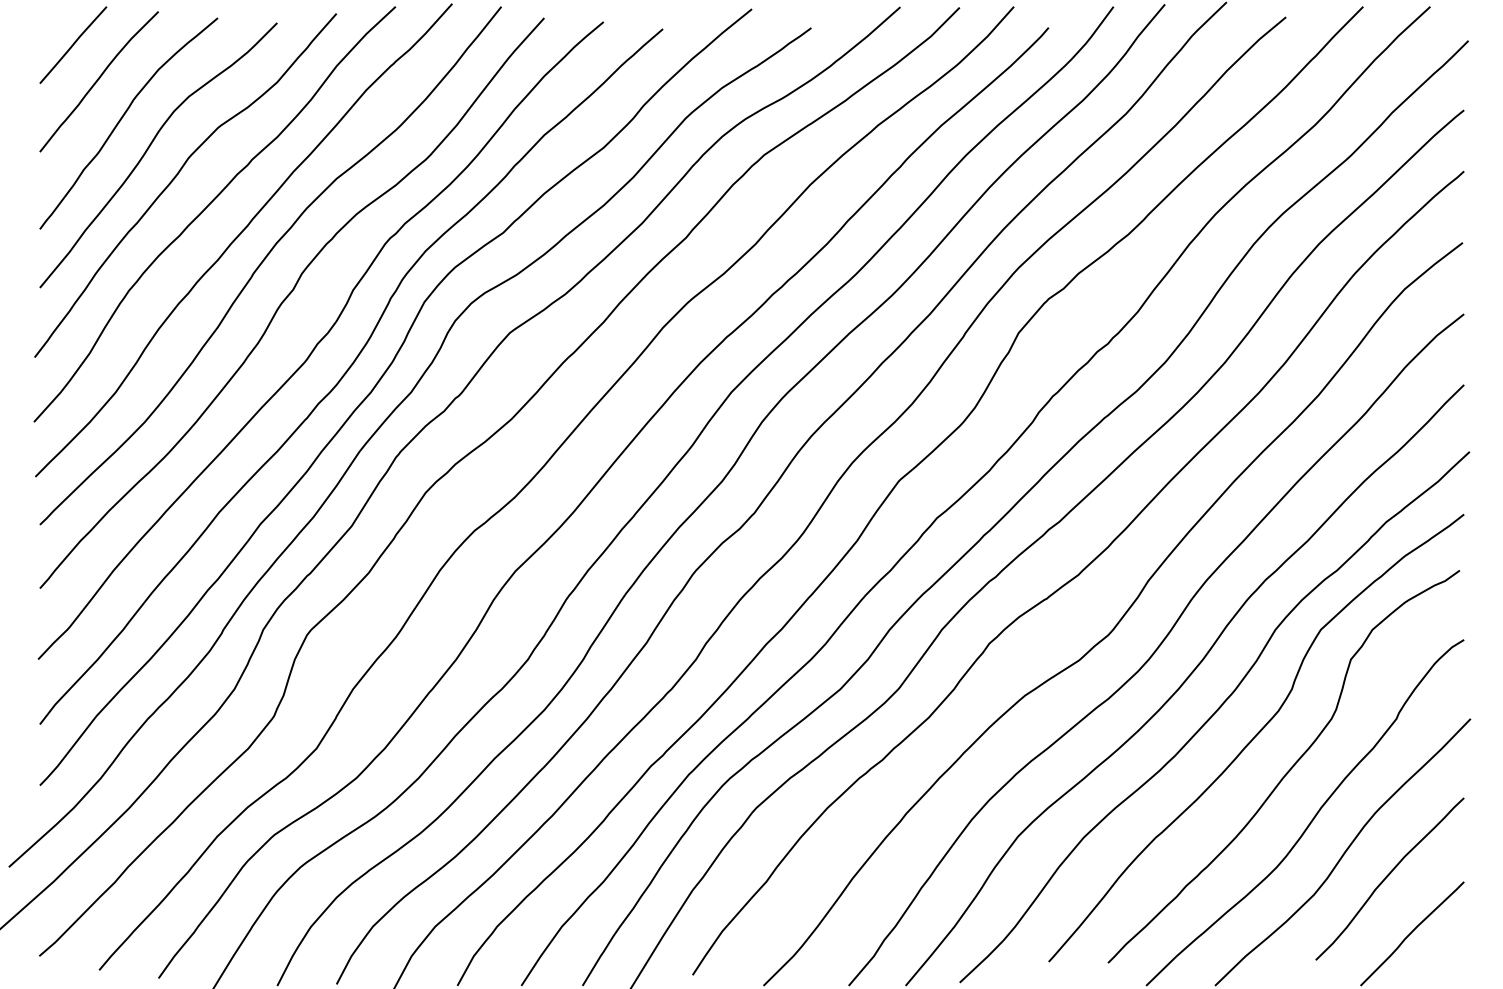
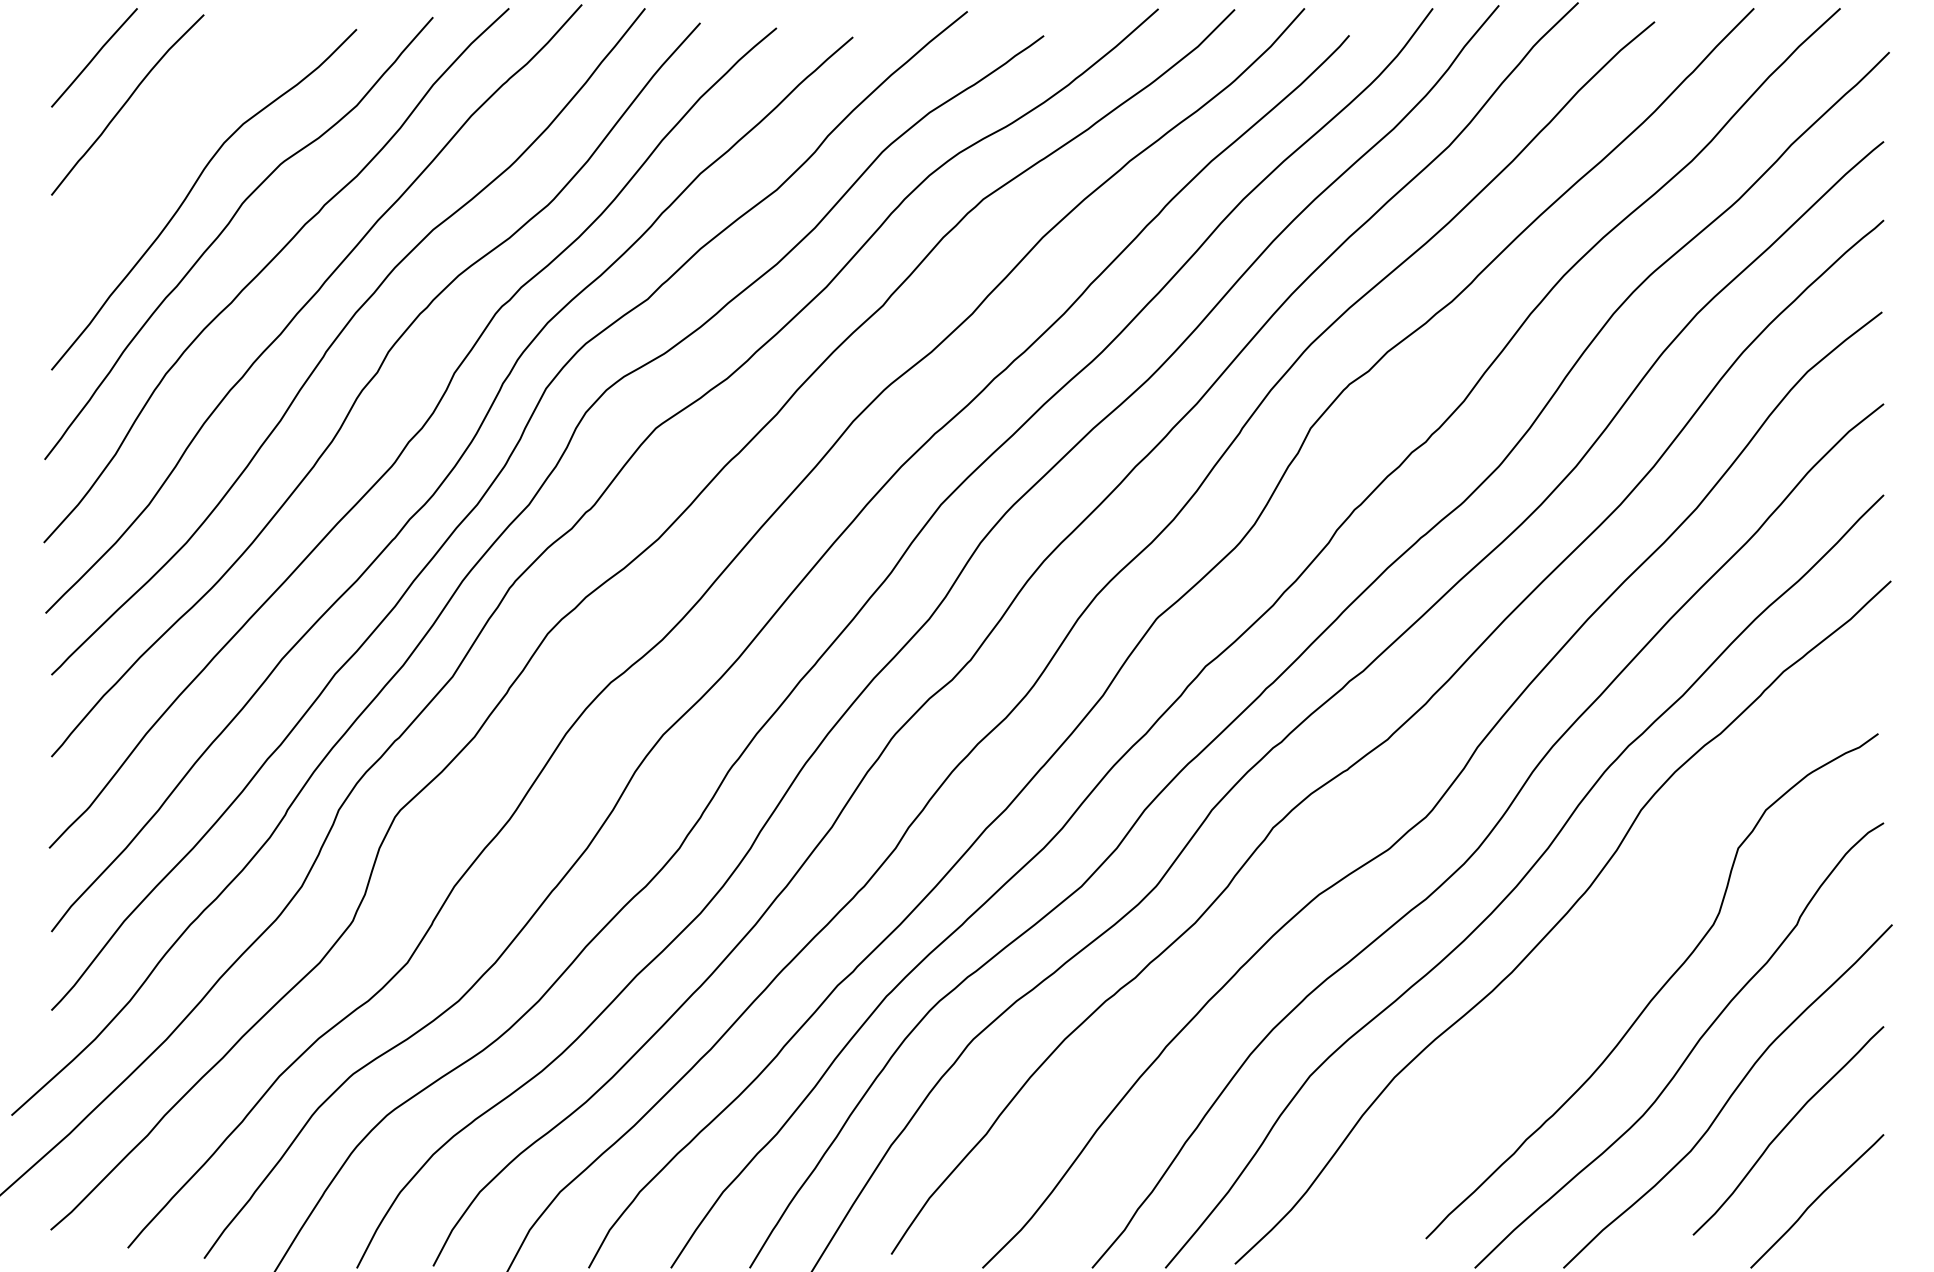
curve: (122, 118) -> (157, 152), removed
curve: (1255, 737) -> (1615, 948), removed

